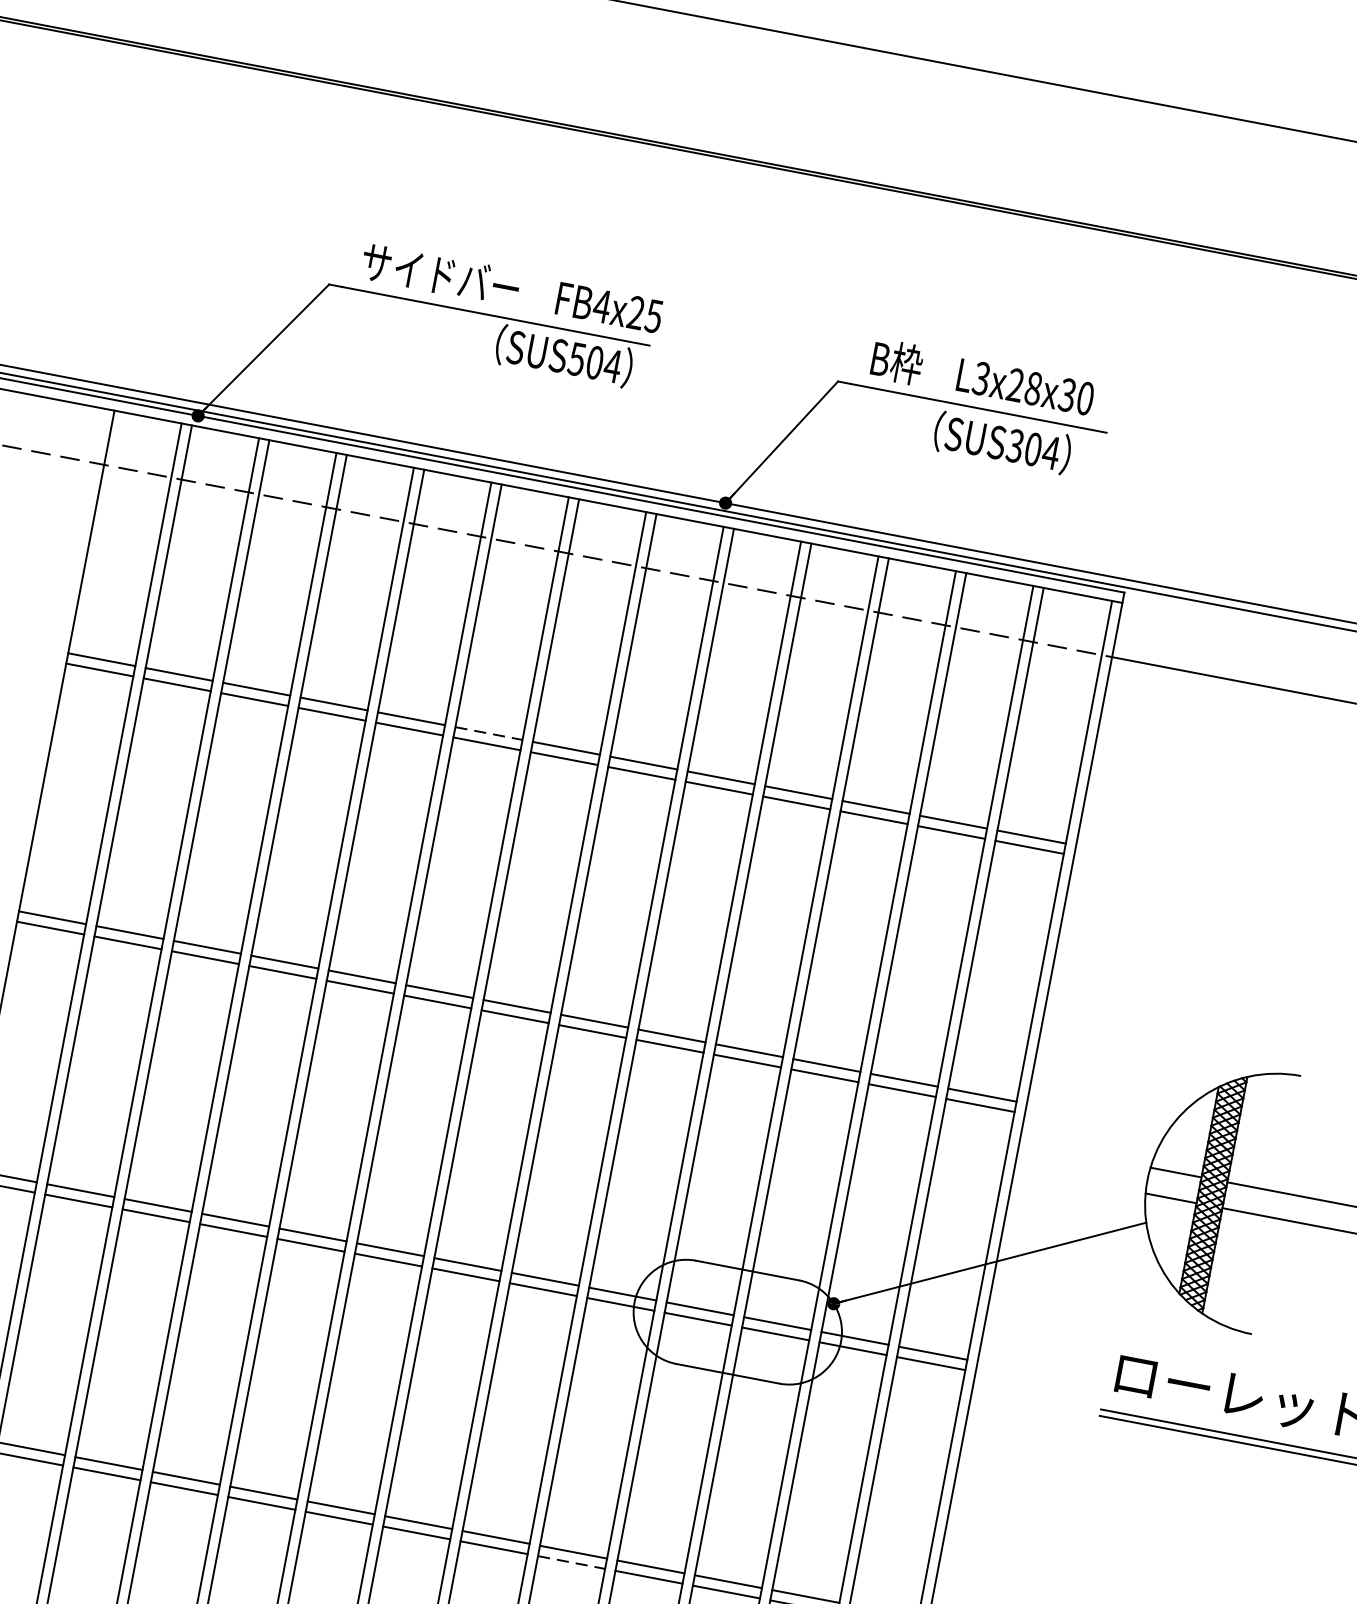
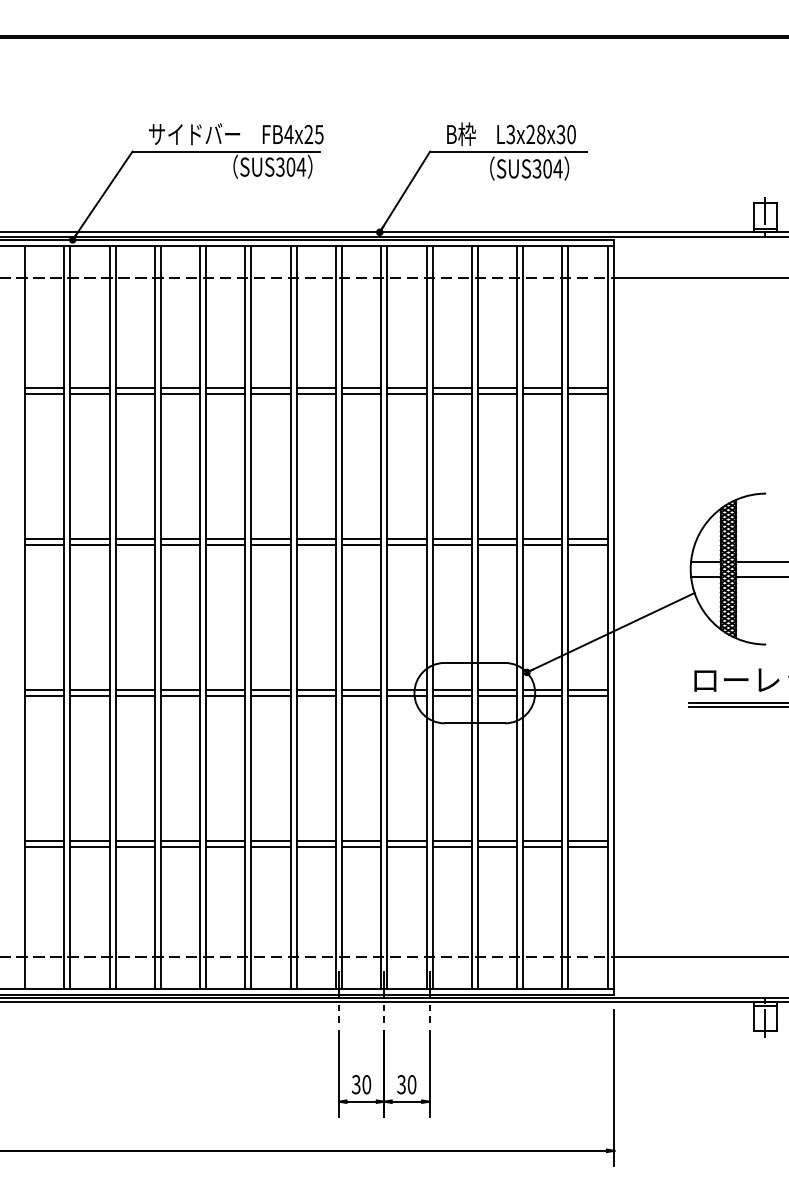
text: (577, 358) -> (280, 166), SUS504 -> SUS304
line: (489, 733) -> (271, 387), dashed -> solid
line: (570, 1562) -> (406, 846), dashed -> solid

